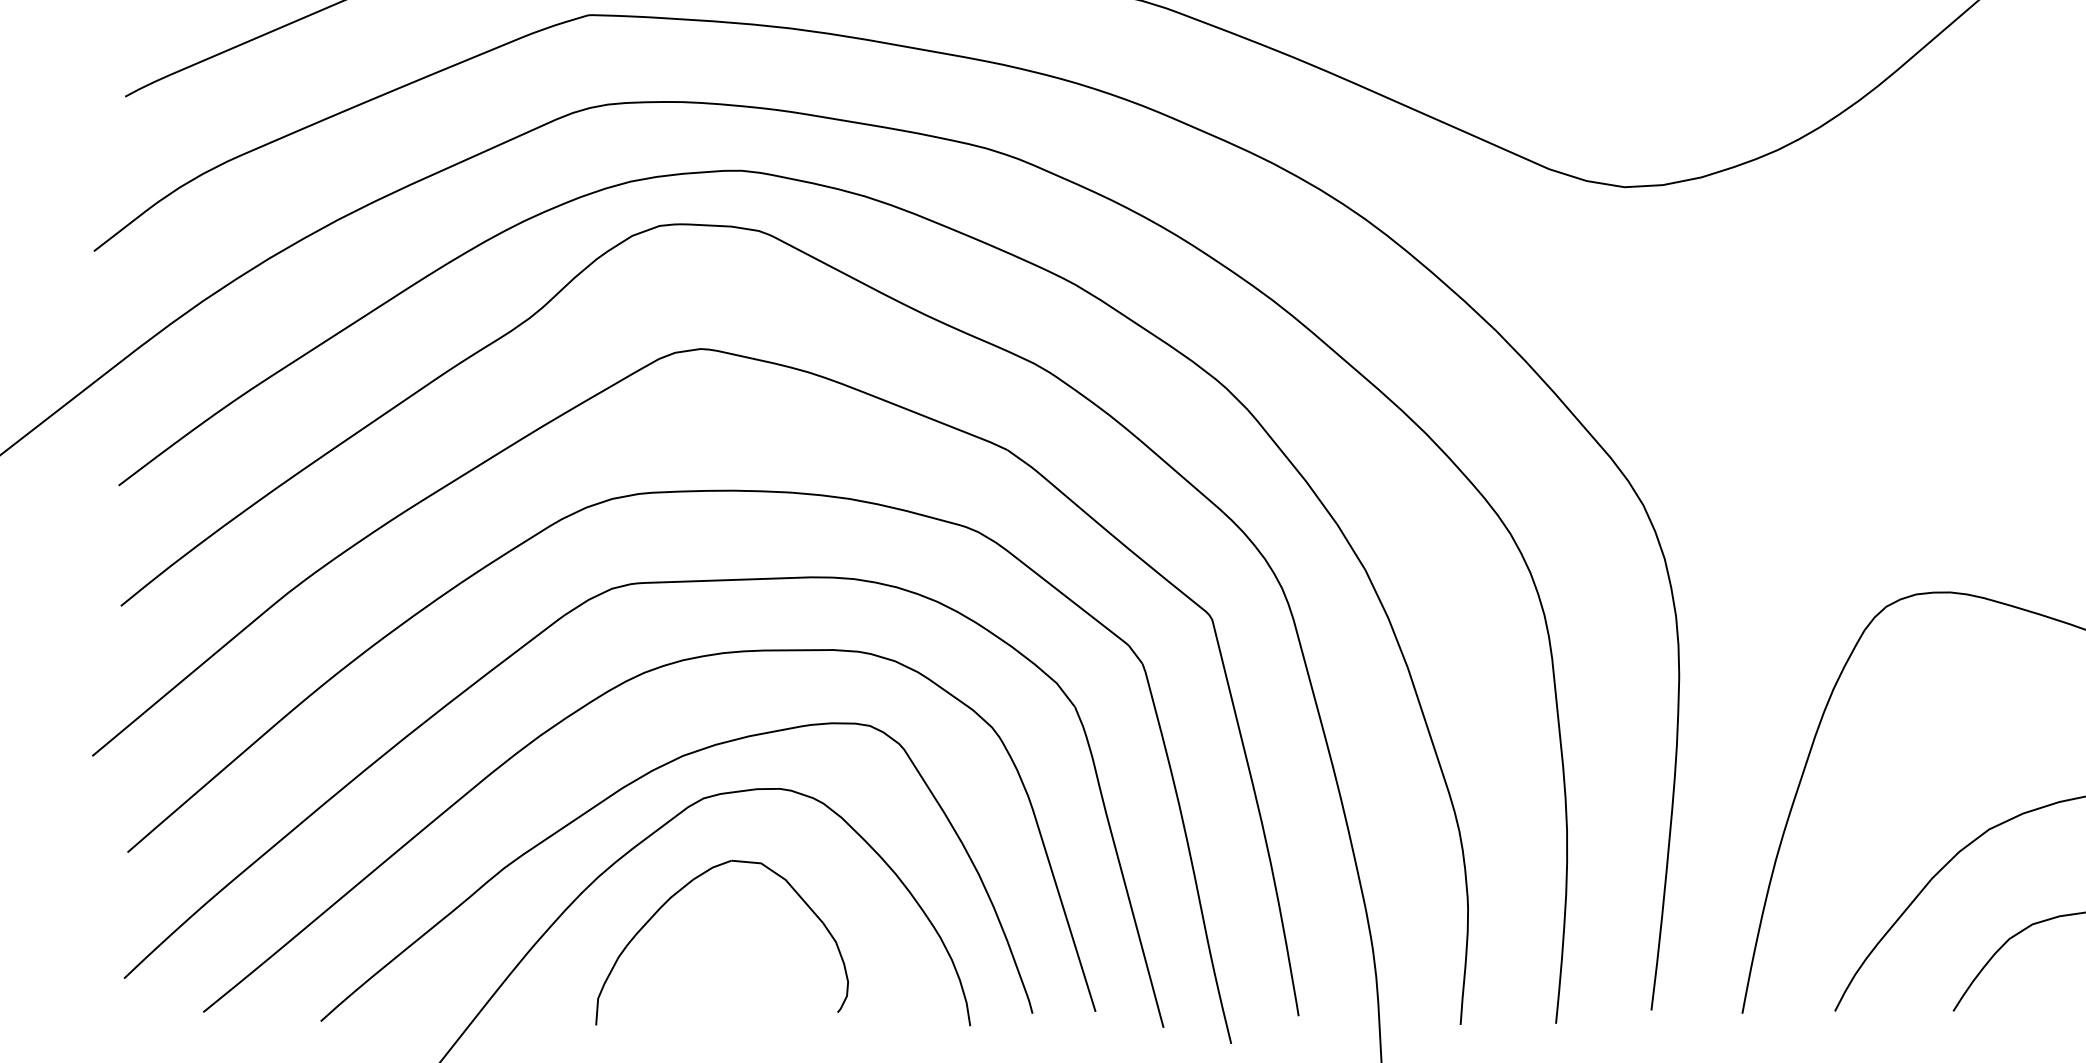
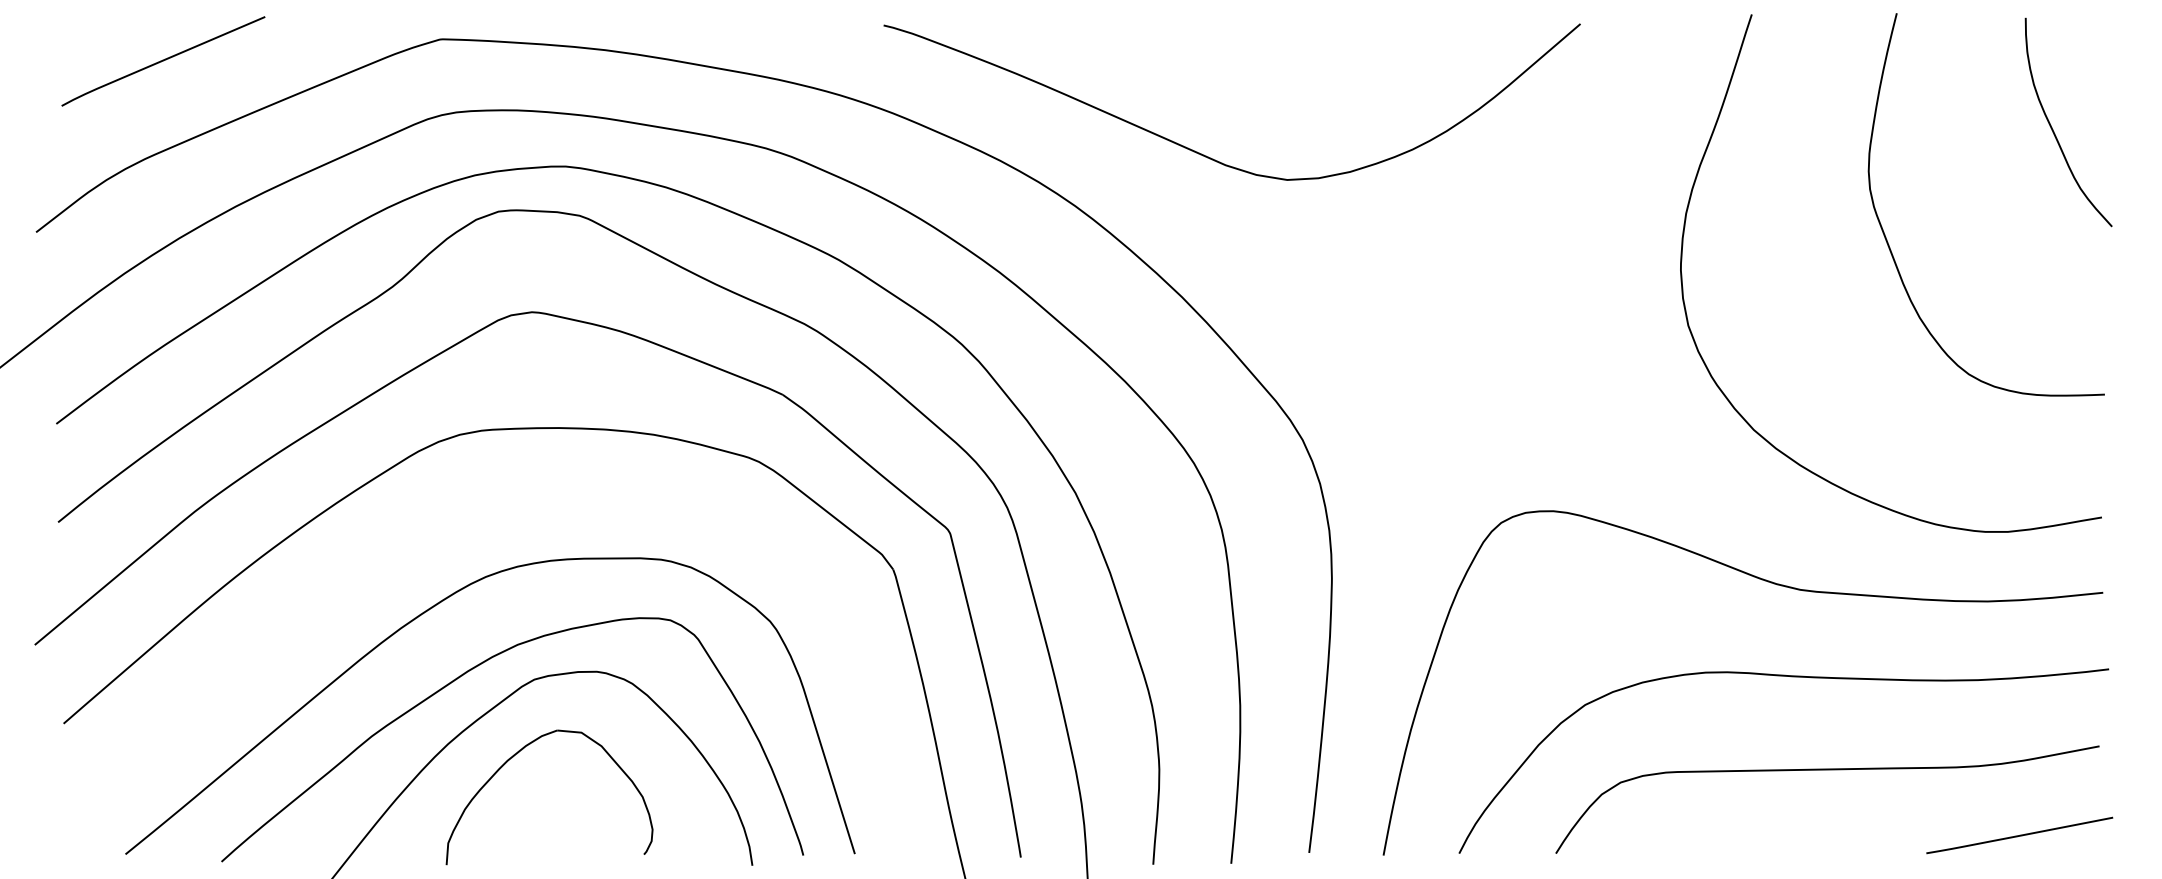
part: (528, 644) -> (391, 553), removed

